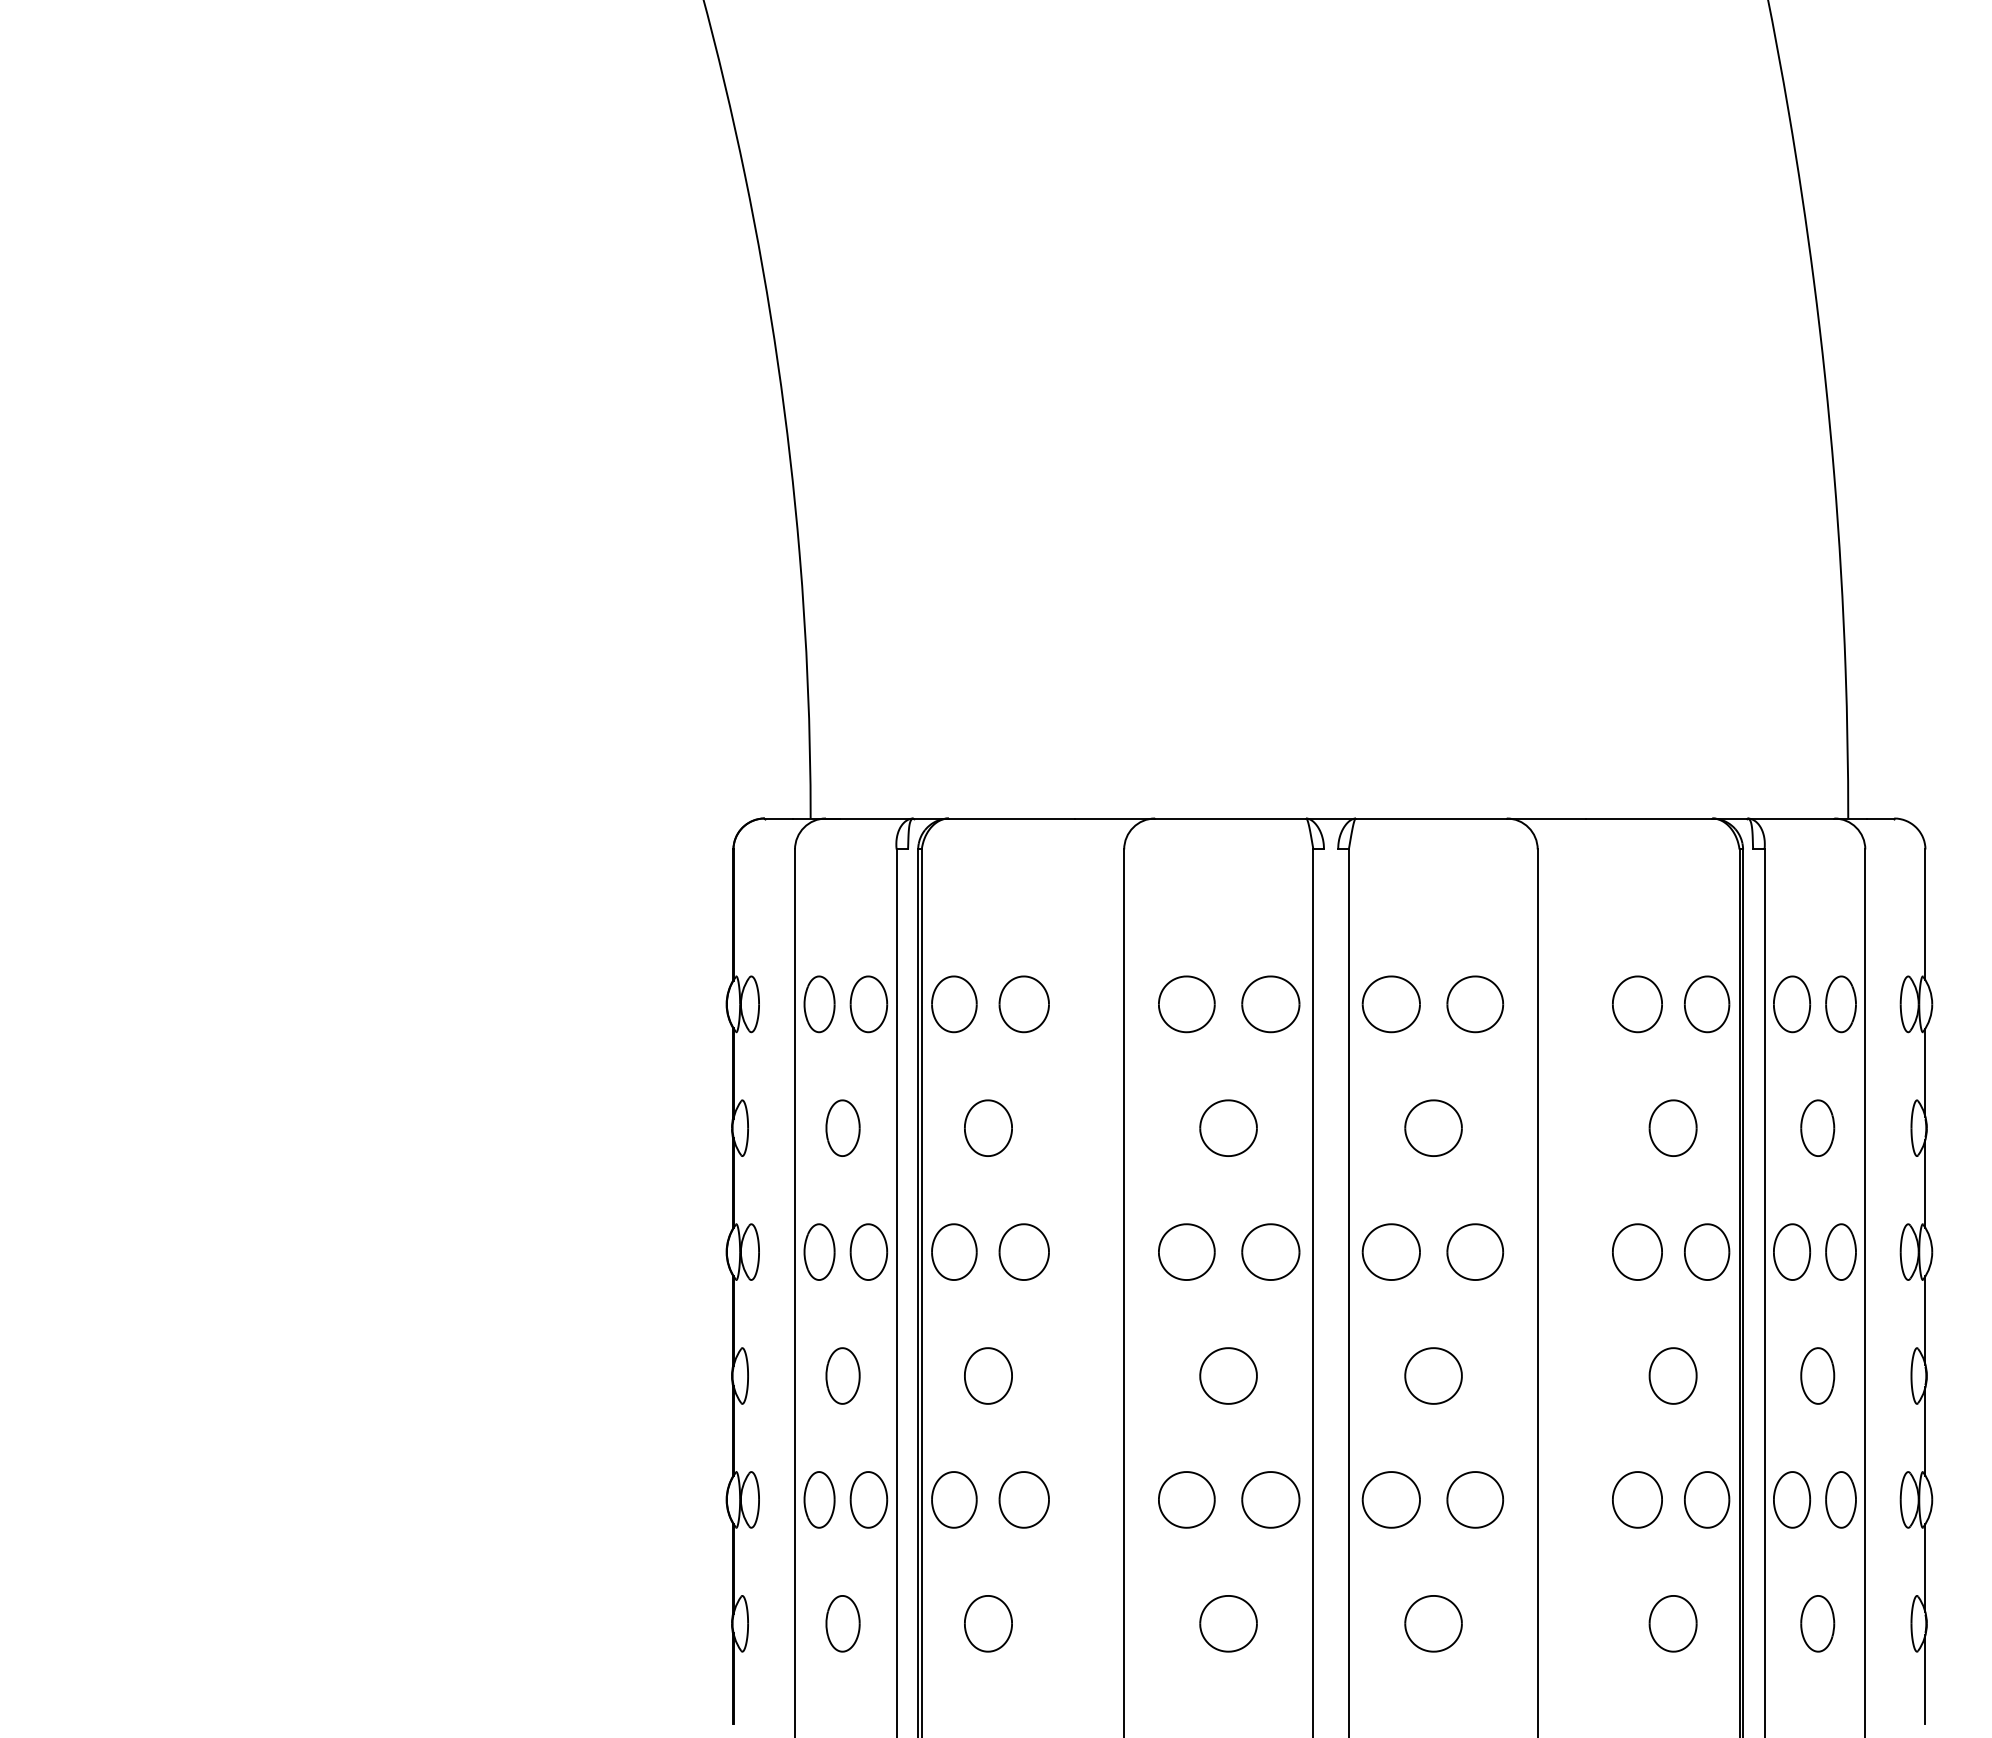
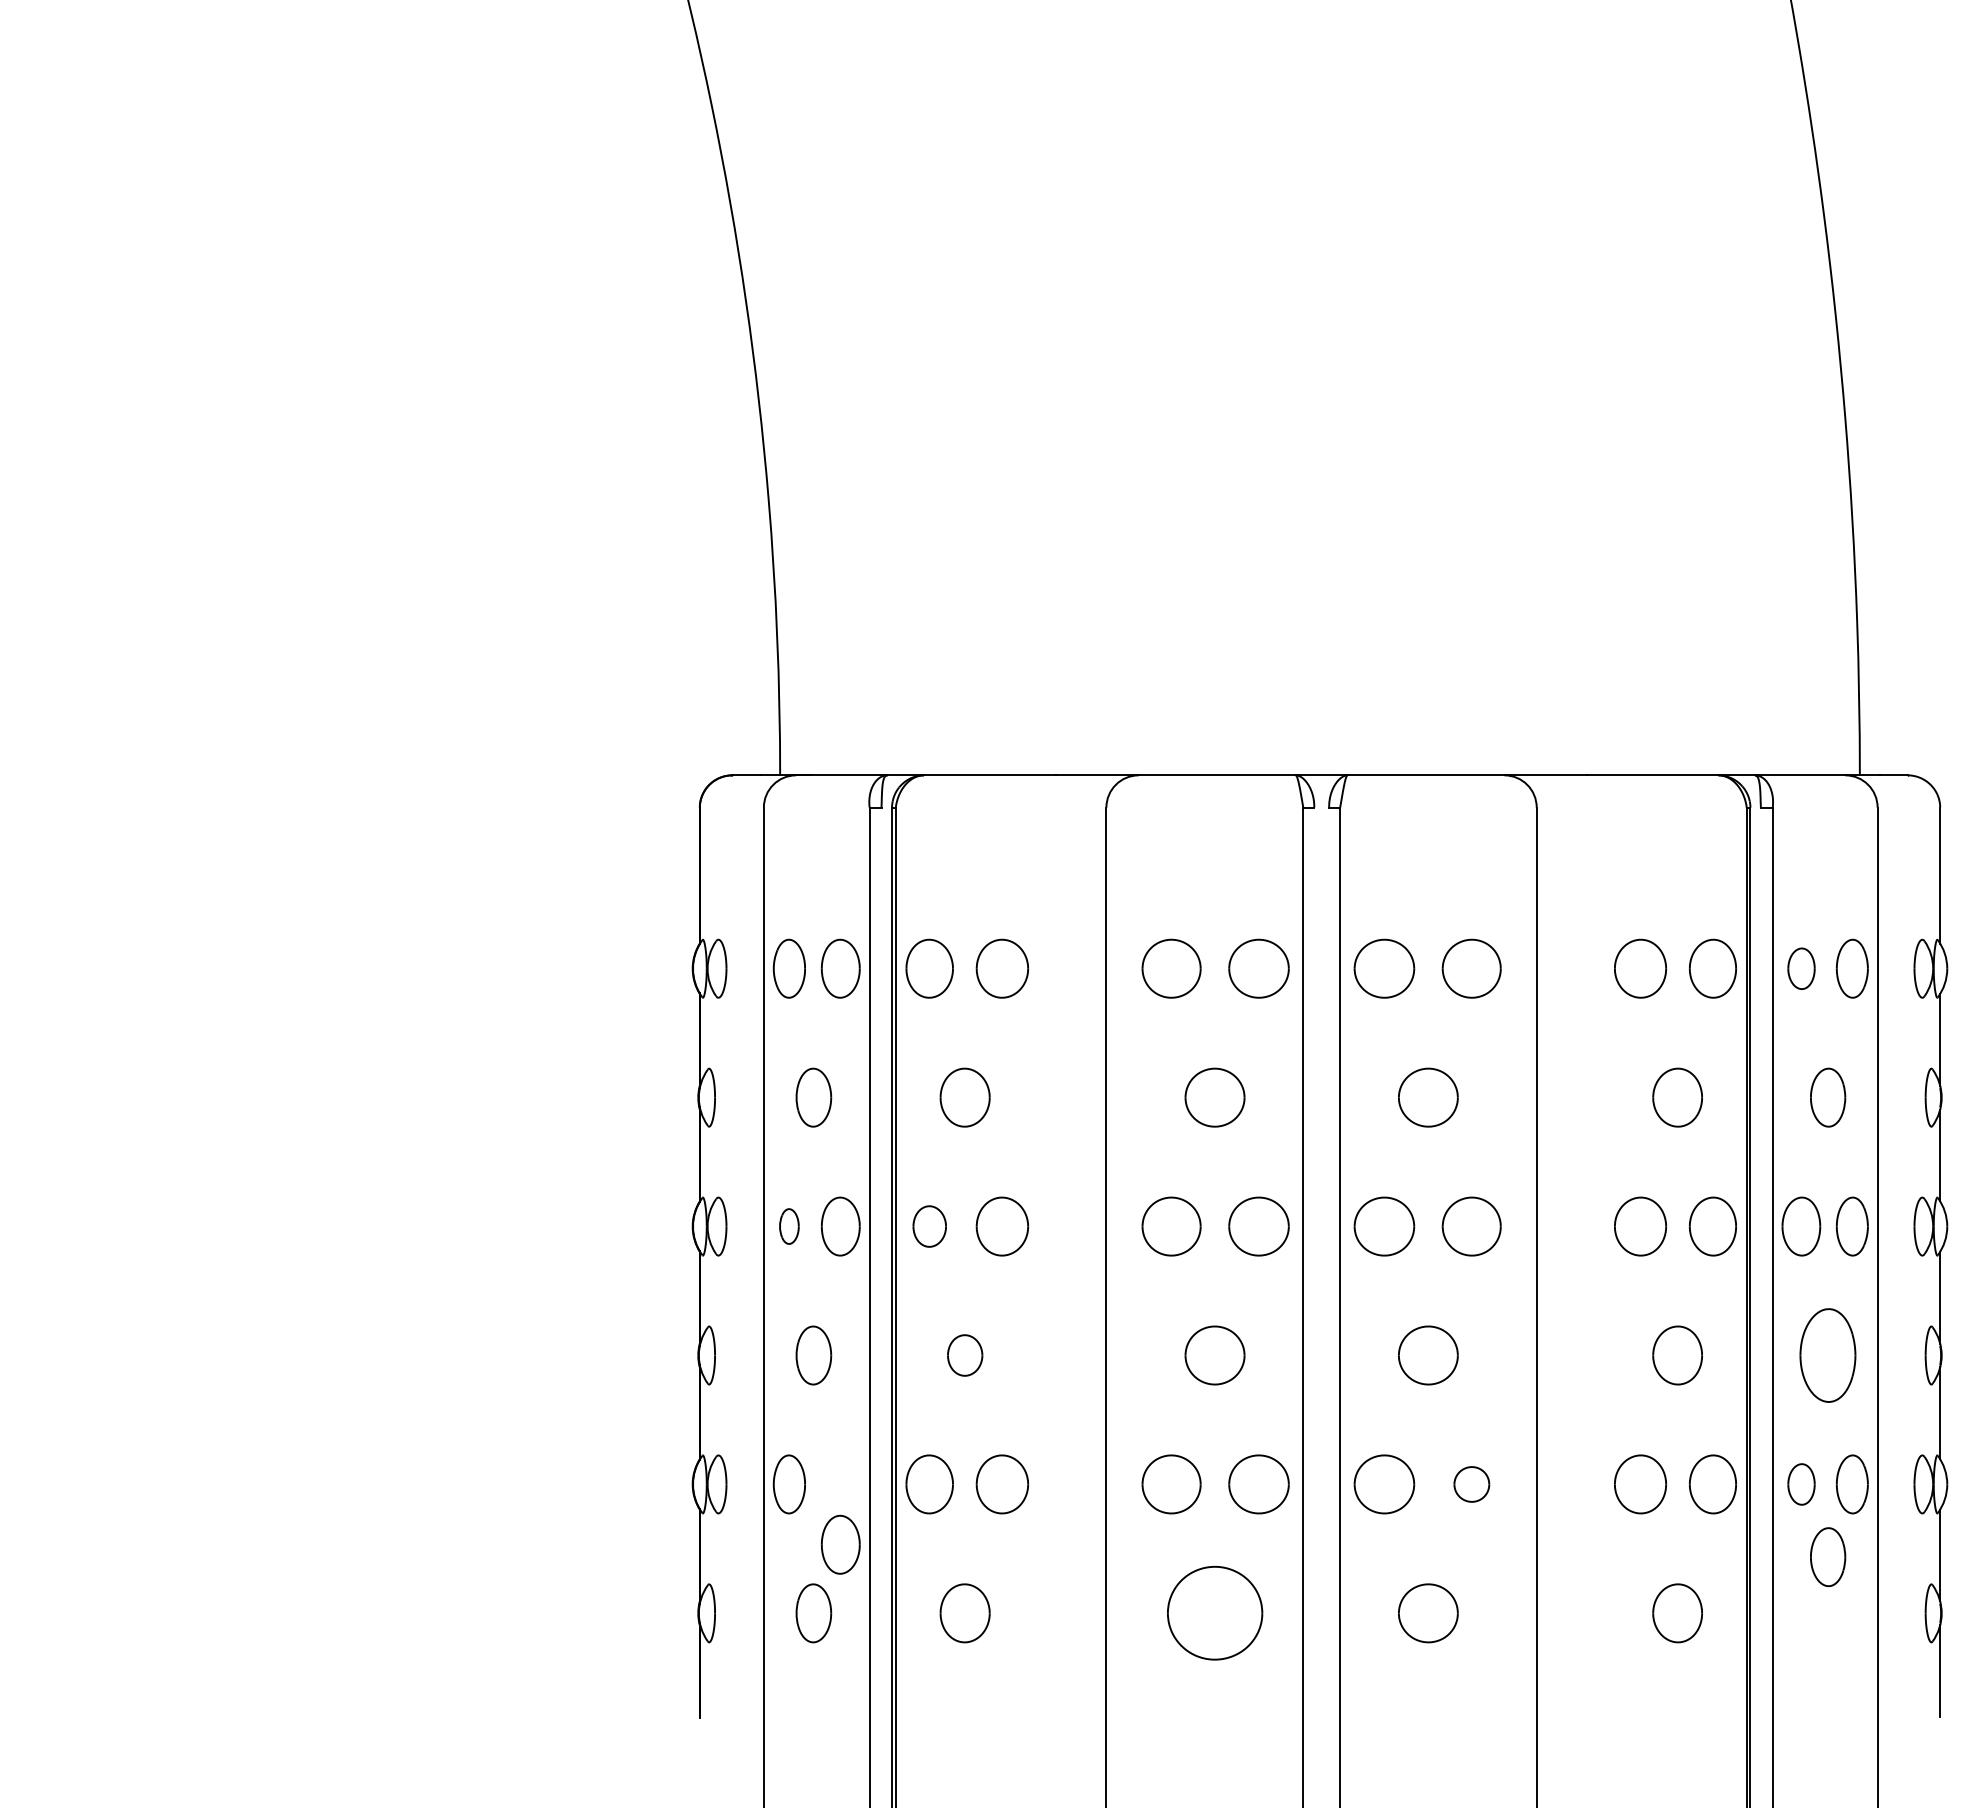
part: (1792, 1004) -> (1801, 968), size x0.7
part: (819, 1251) -> (789, 1225), size x0.6
part: (954, 1251) -> (929, 1225), size x0.7
part: (988, 1375) -> (965, 1354), size x0.7
part: (1817, 1375) -> (1827, 1354), size x1.6
part: (868, 1499) -> (840, 1544), moved
part: (1475, 1499) -> (1471, 1484), size x0.6
part: (1792, 1499) -> (1801, 1484), size x0.7
part: (1228, 1623) -> (1214, 1613), size x1.6
part: (1817, 1623) -> (1827, 1556), moved

